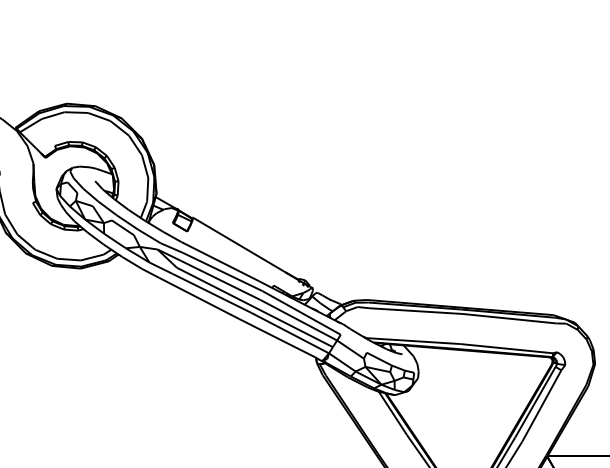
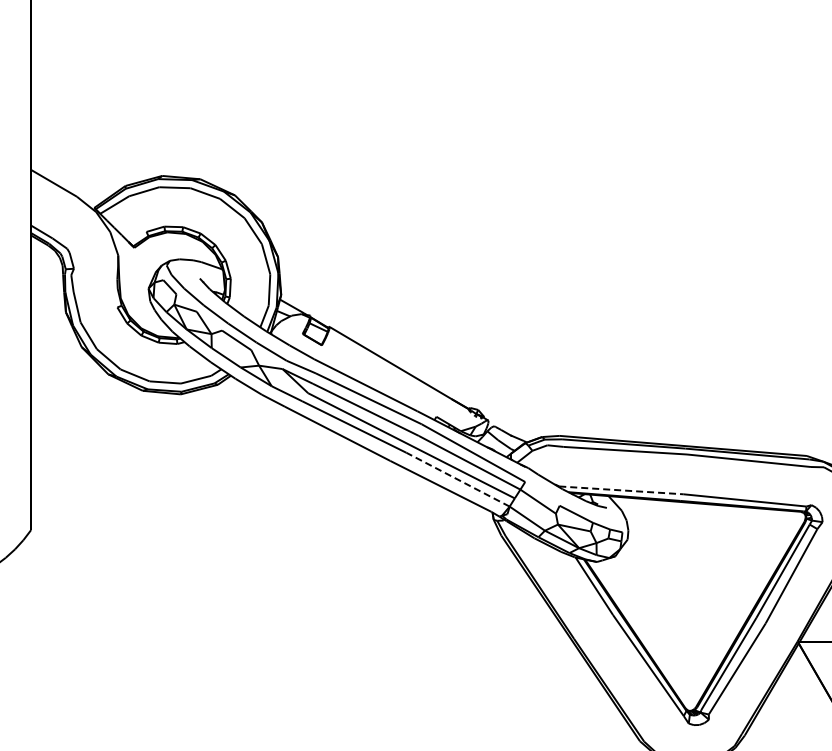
line: (289, 332) -> (457, 479), solid -> dashed
line: (413, 341) -> (621, 490), solid -> dashed

